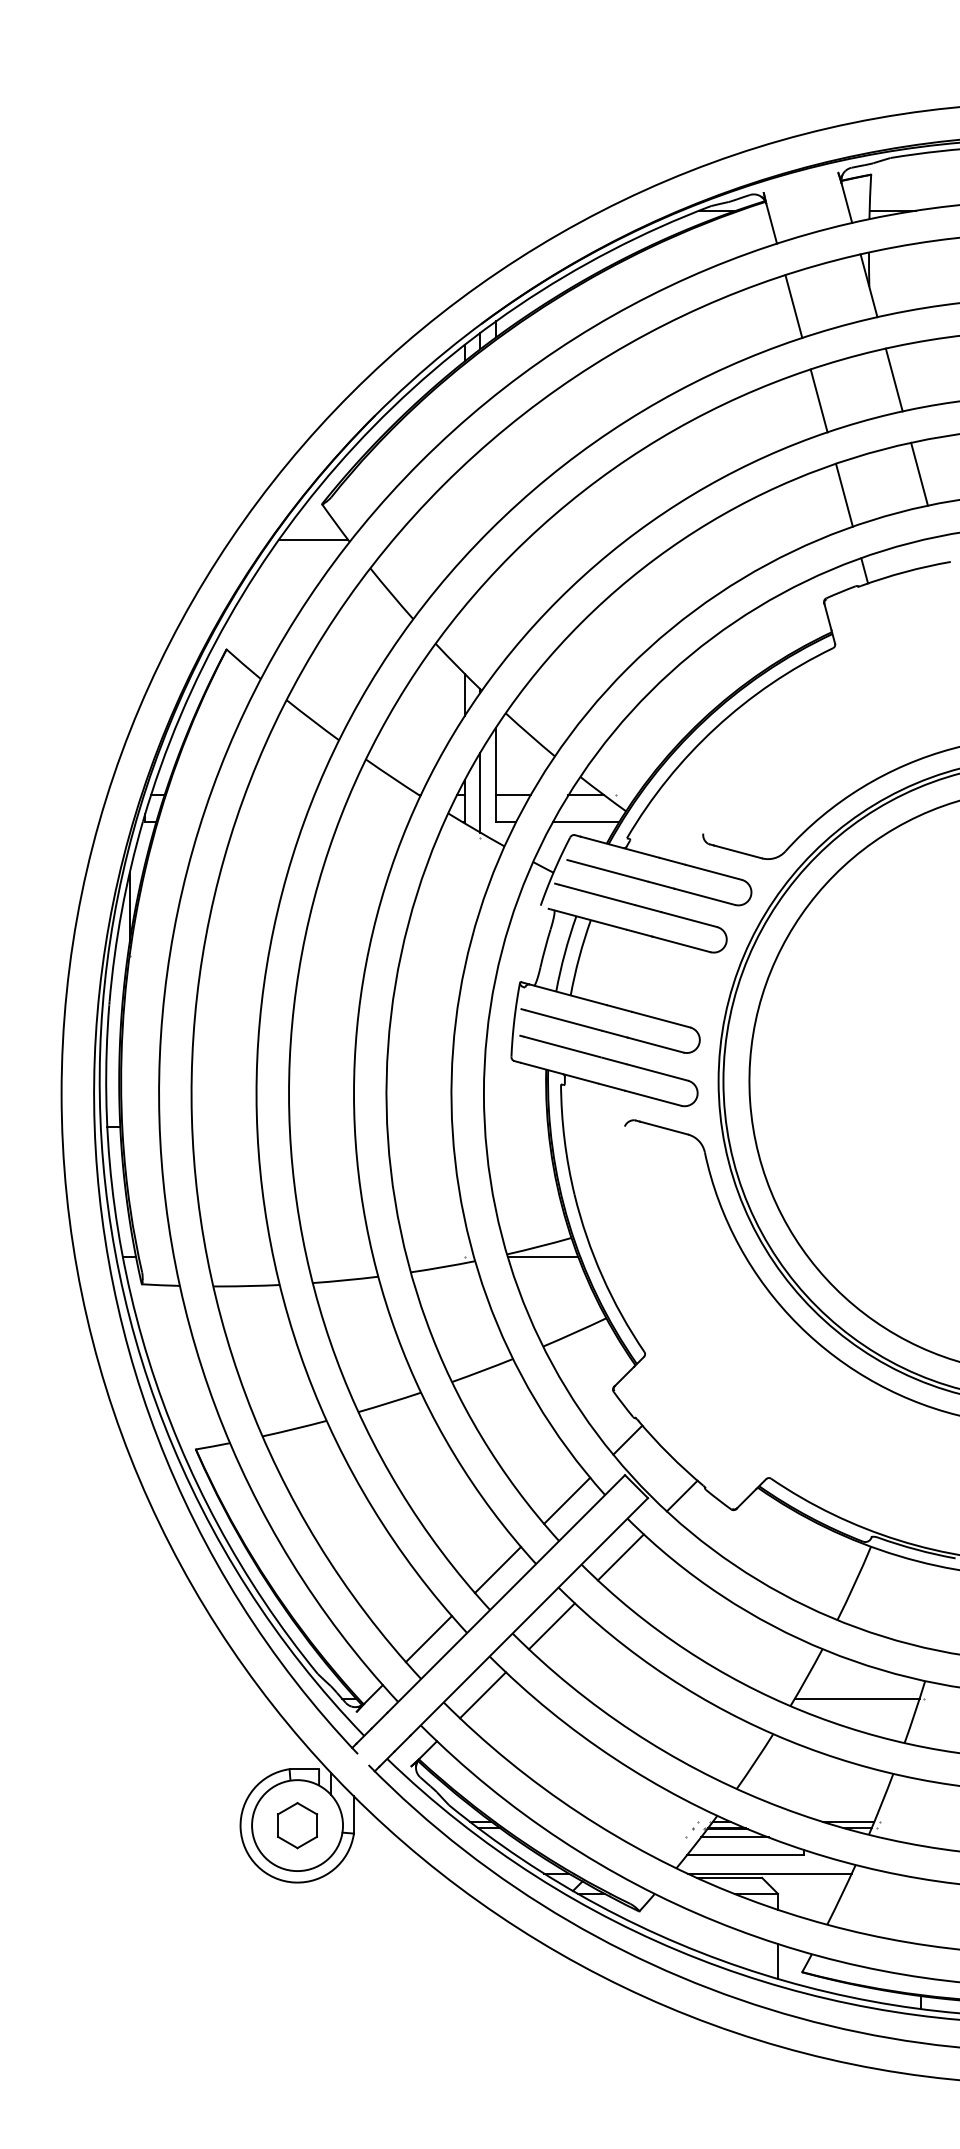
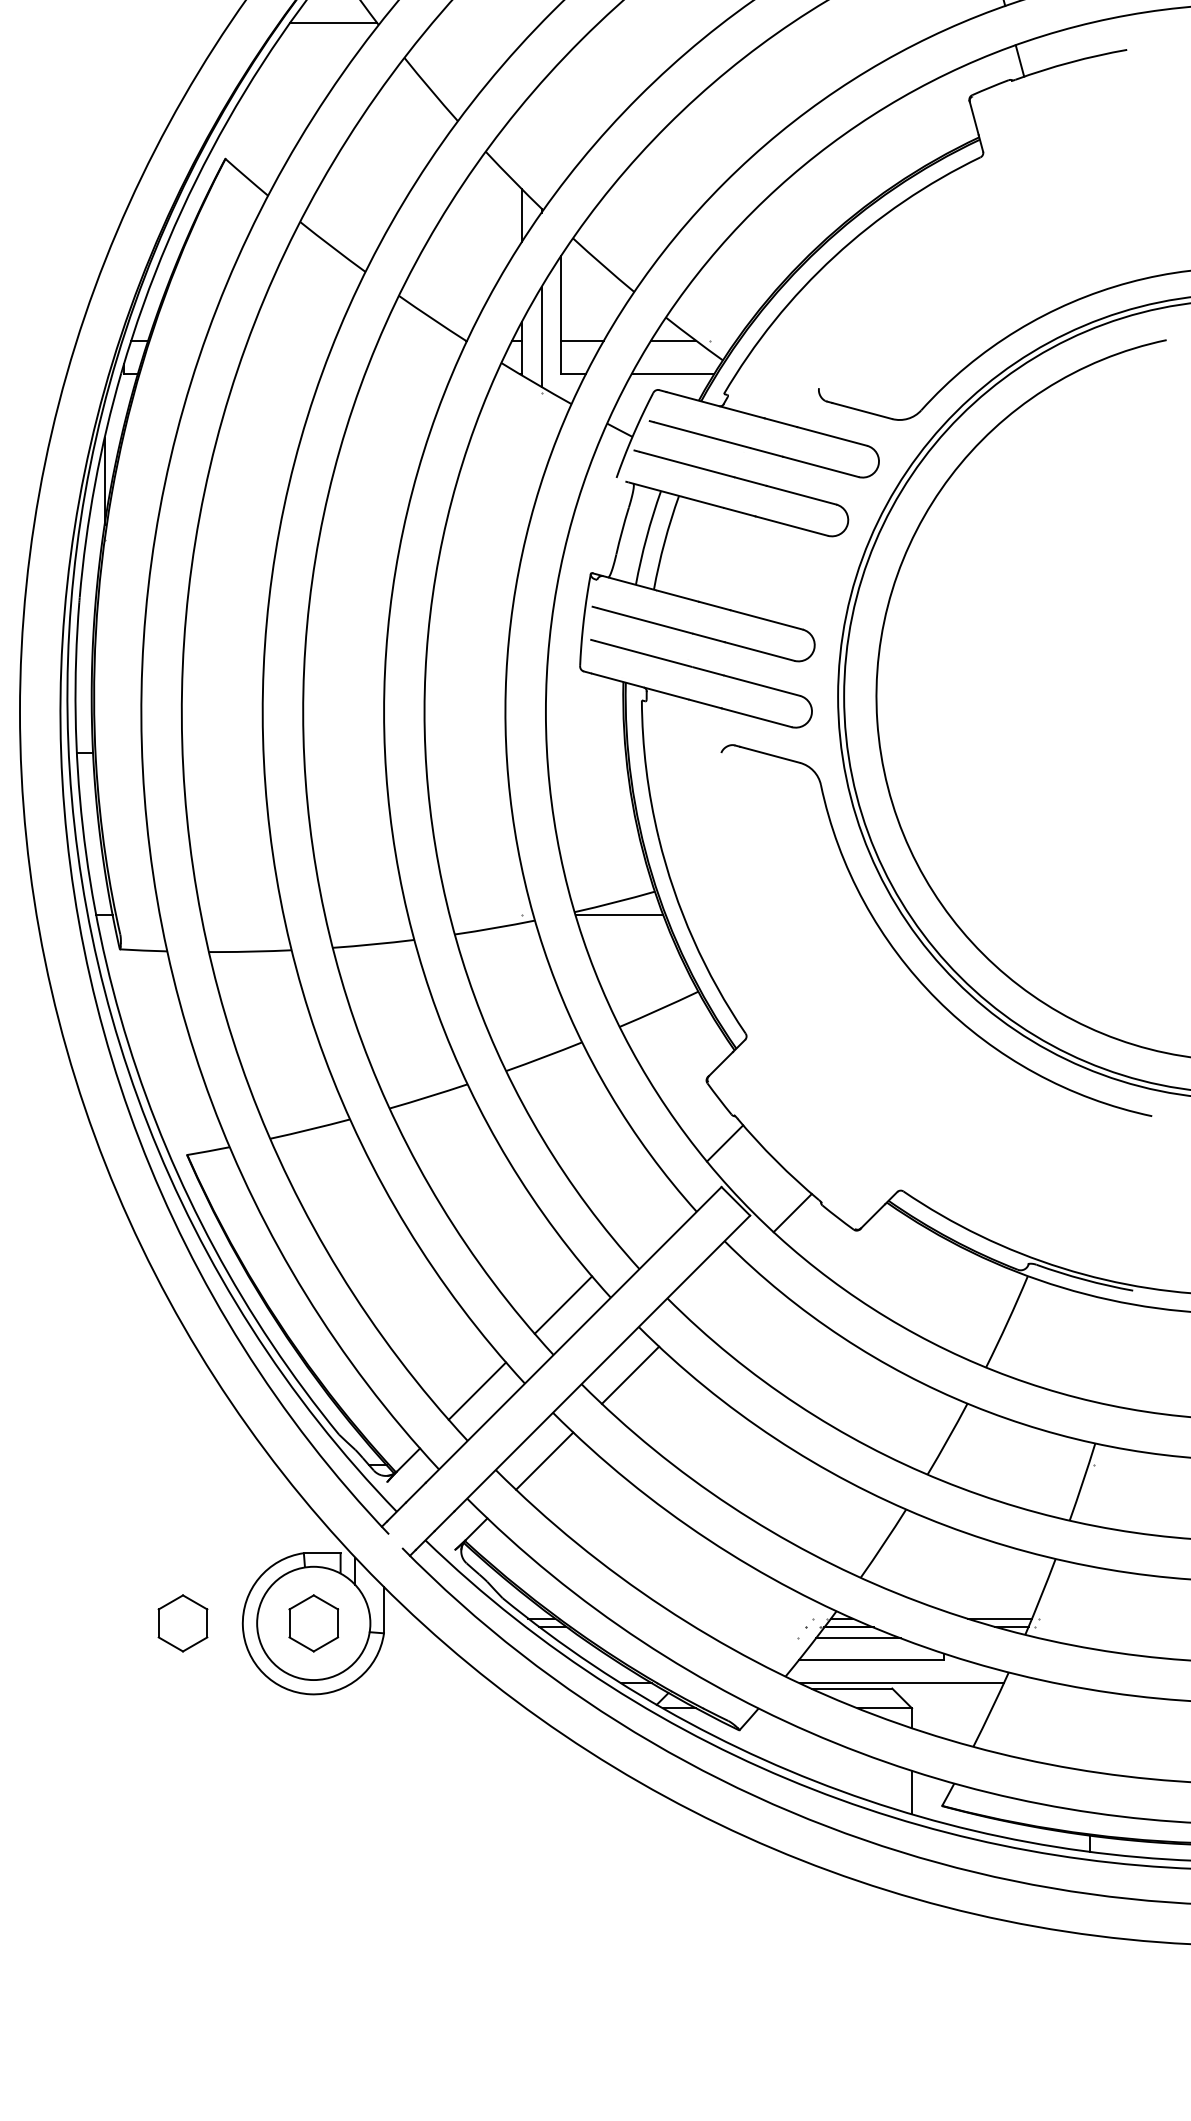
line: (567, 1500) -> (649, 1218), removed
line: (620, 1557) -> (715, 1289), removed
line: (856, 1698) -> (1009, 1465), removed
part: (192, 1825) -> (182, 1623), added

